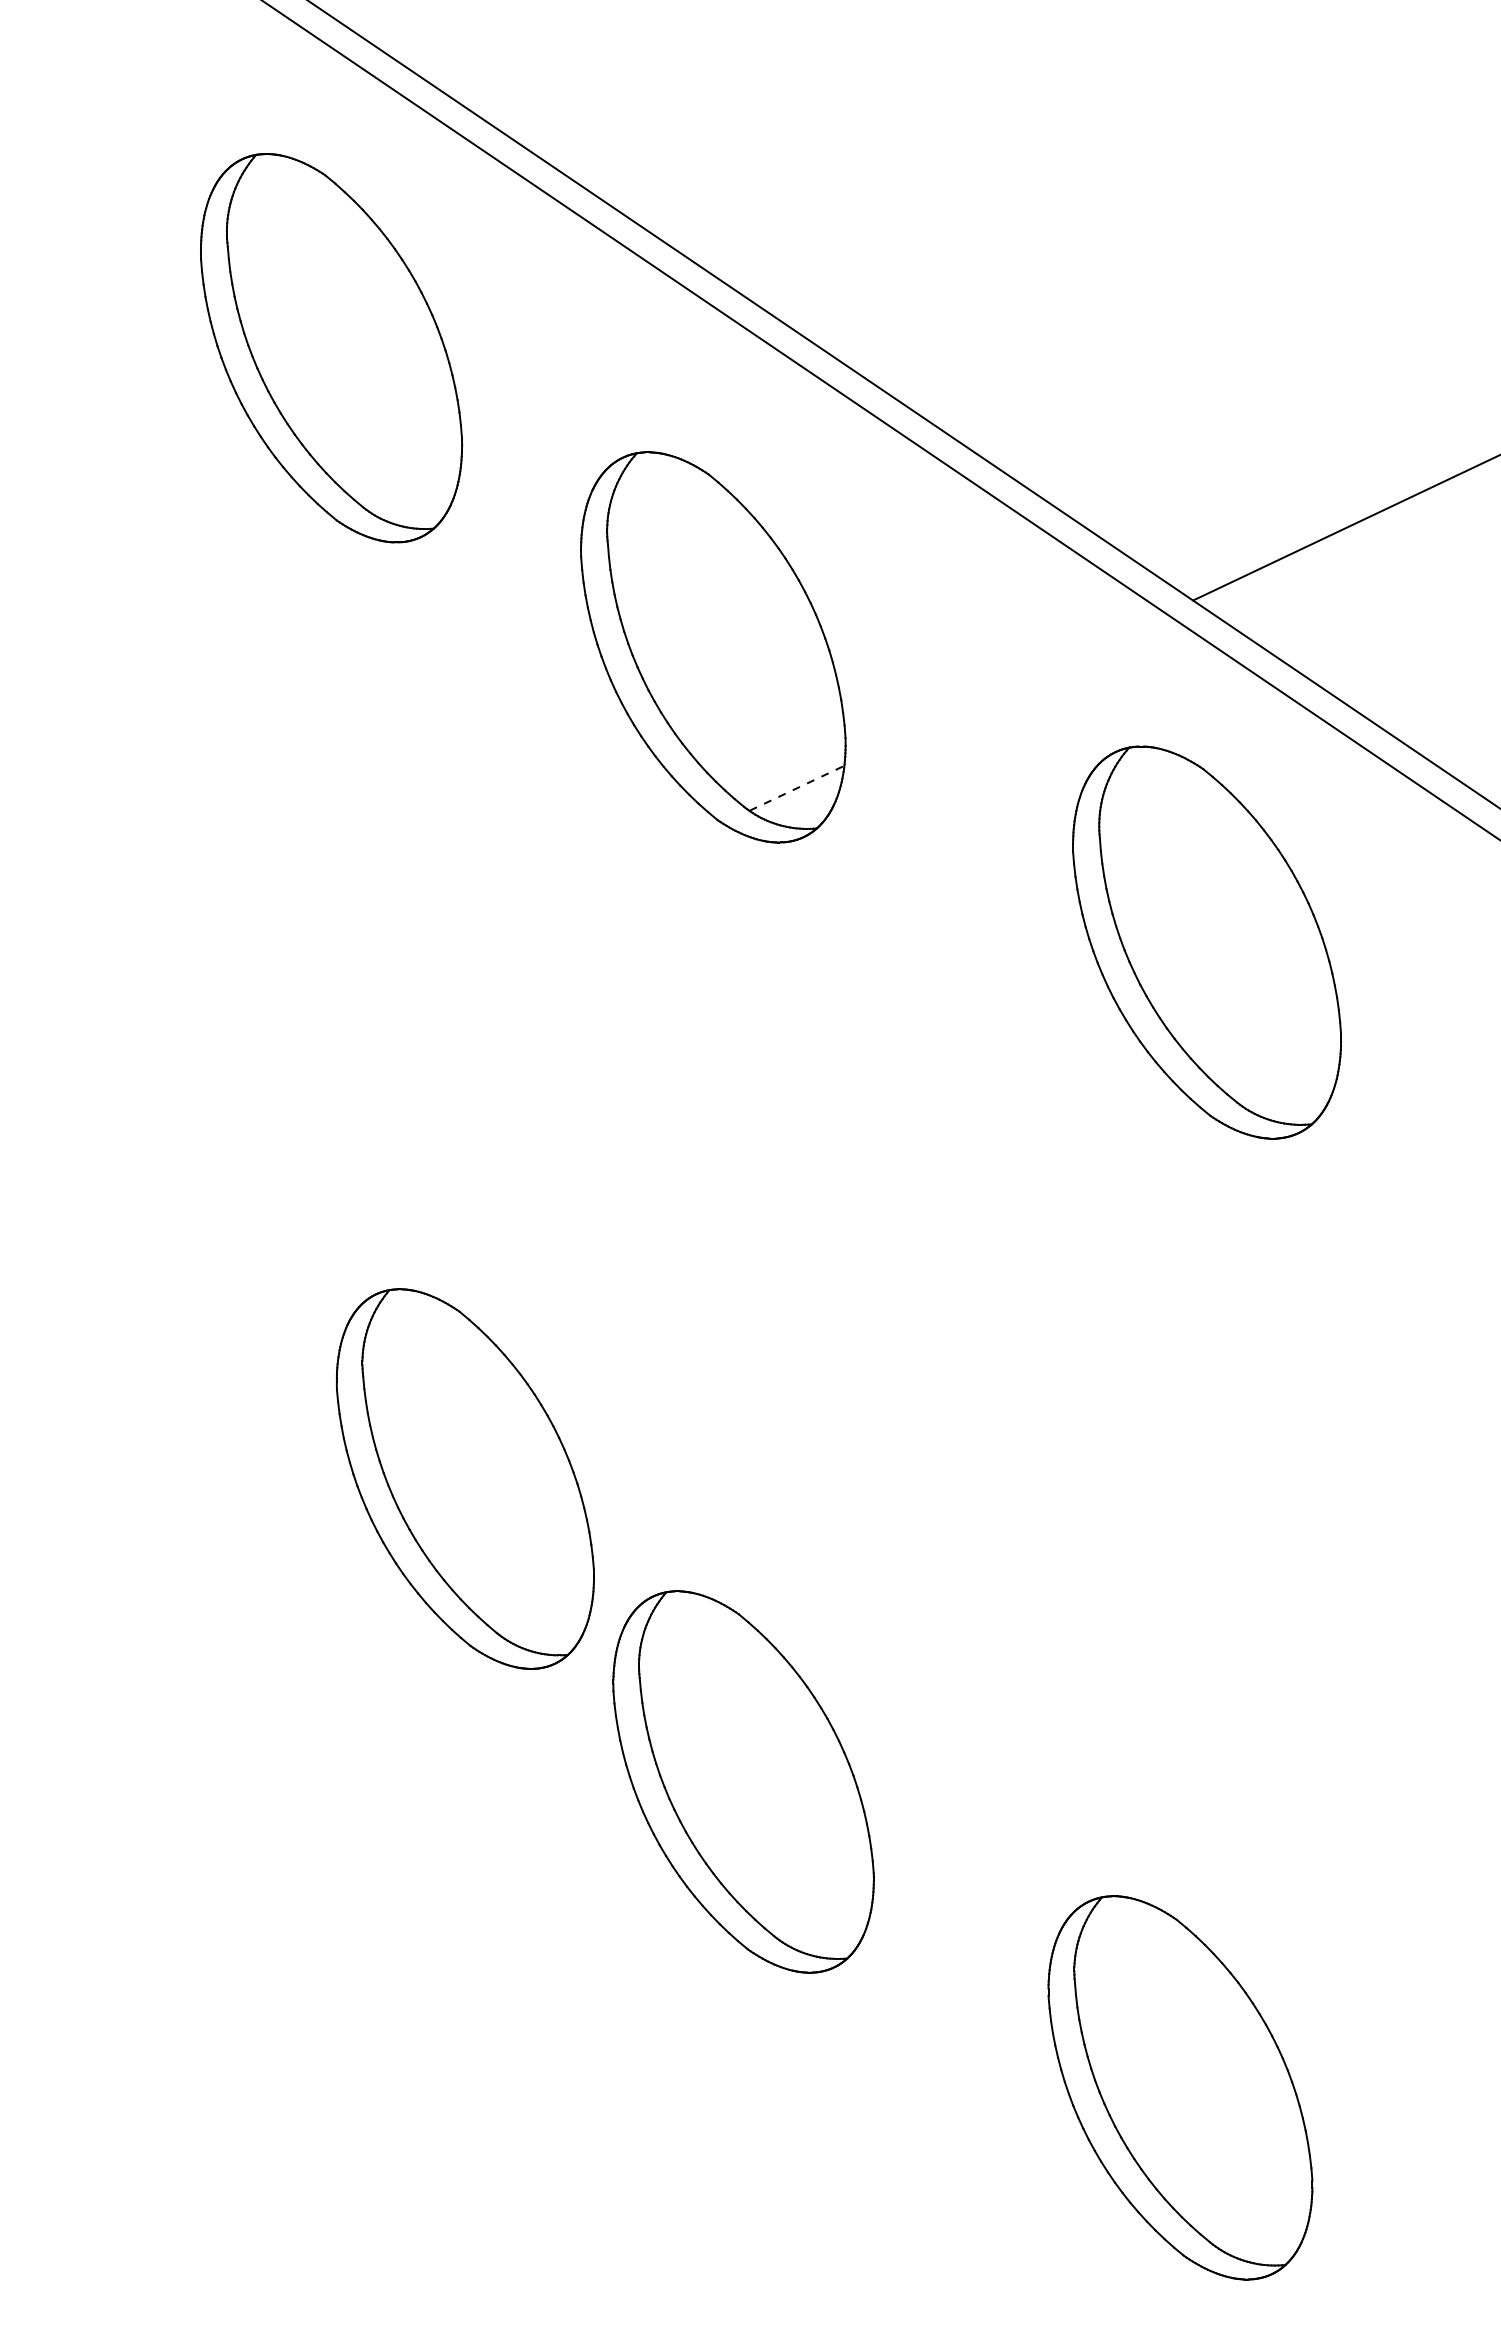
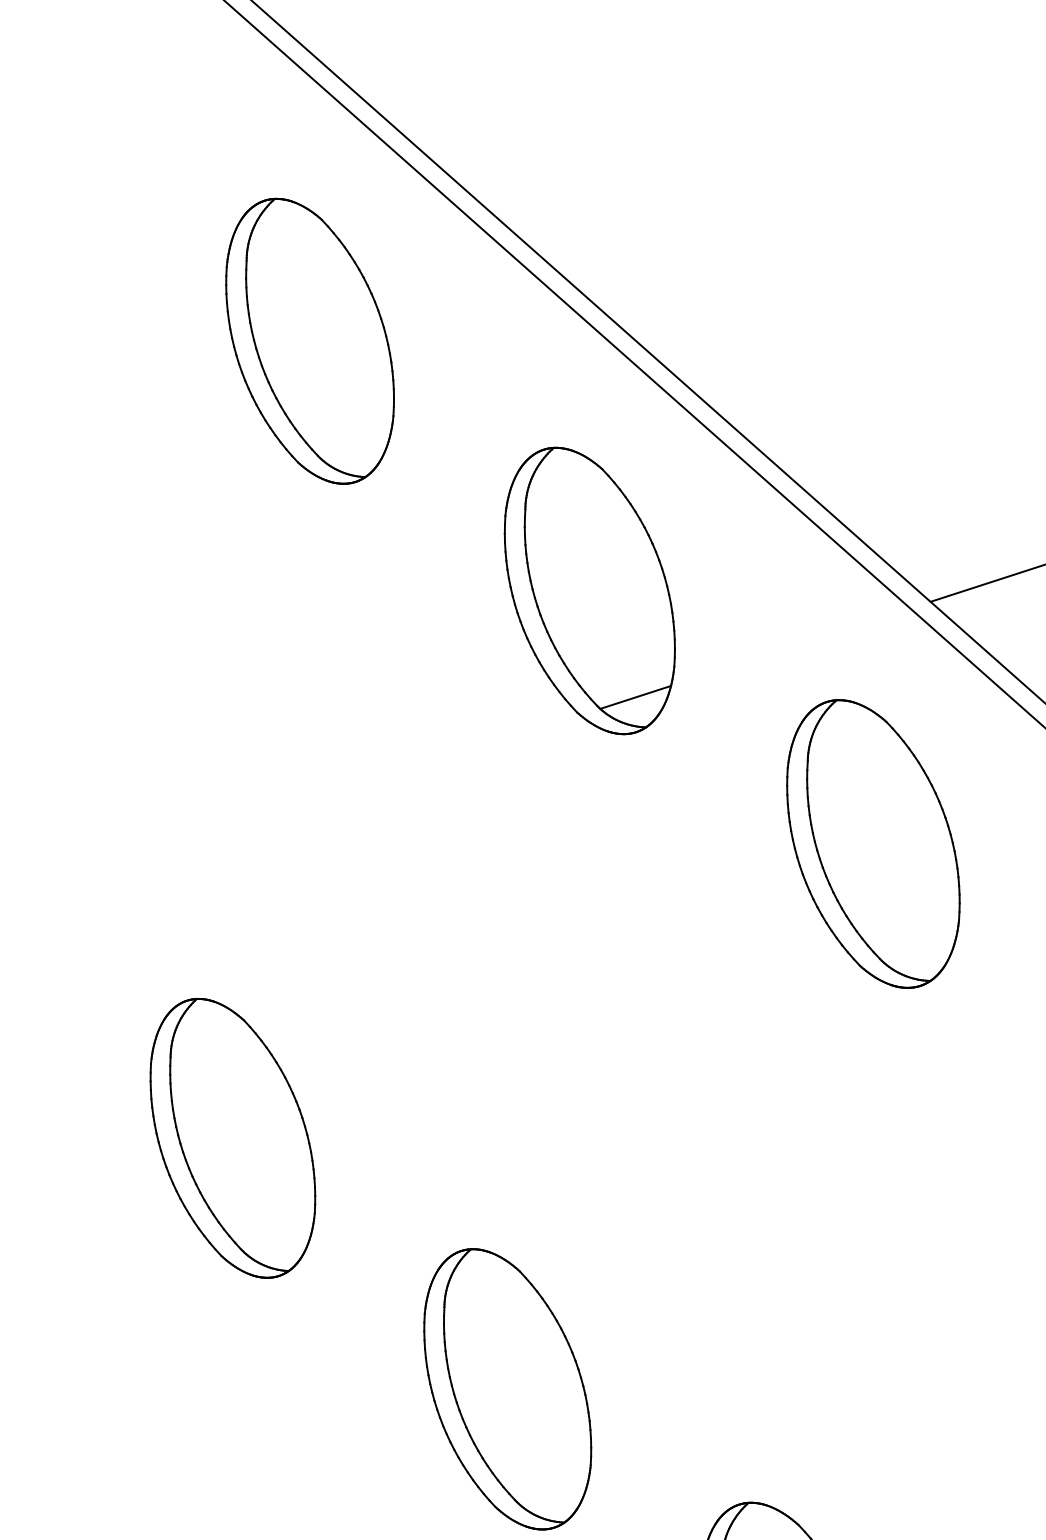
part: (331, 348) -> (310, 341), moved
line: (797, 788) -> (636, 697), dashed -> solid
part: (1206, 942) -> (873, 843), moved
part: (464, 1478) -> (232, 1137), moved

